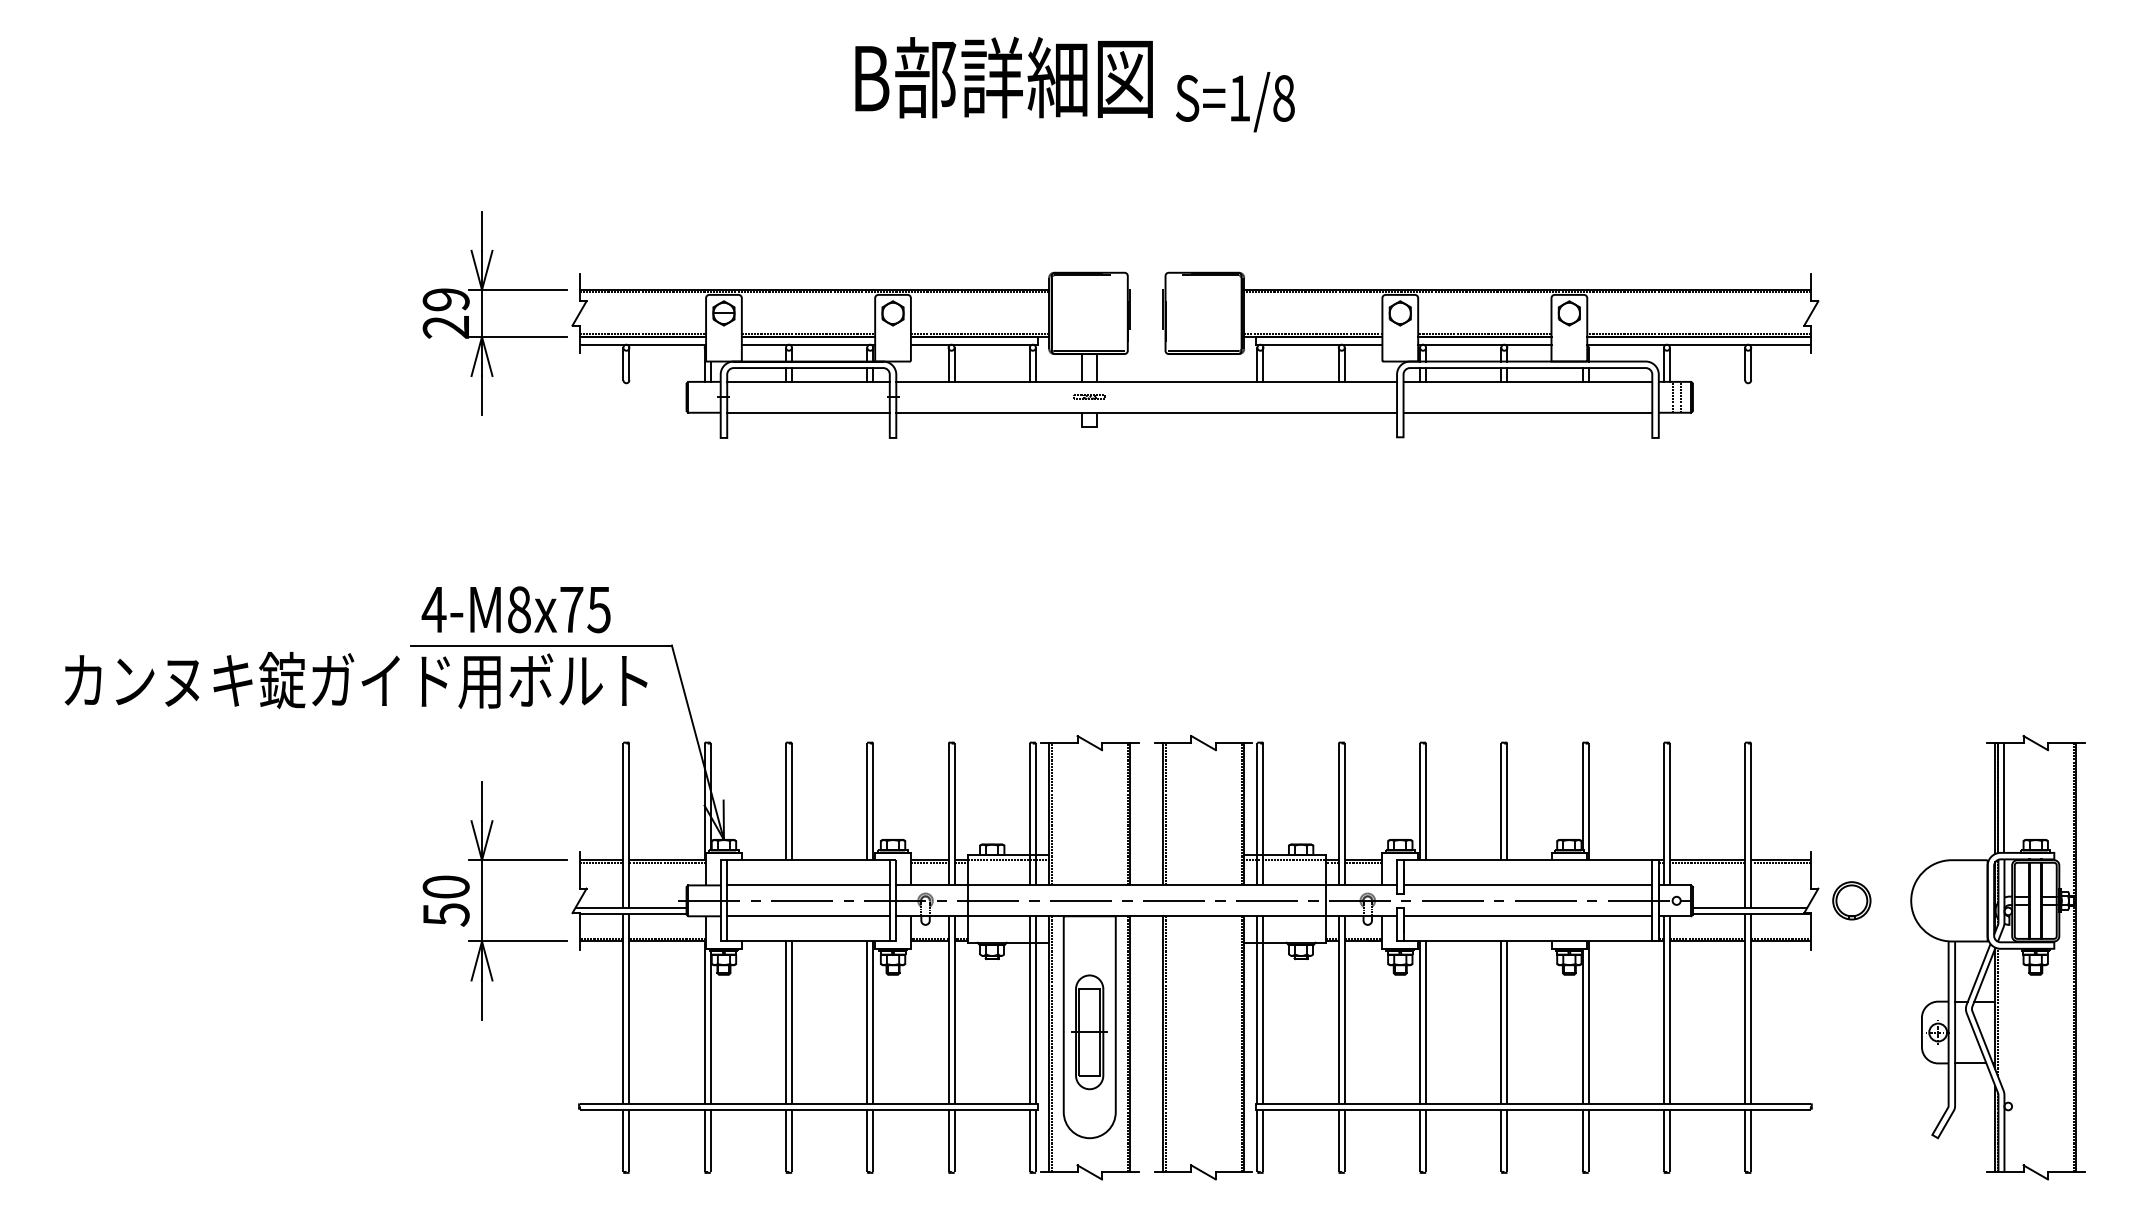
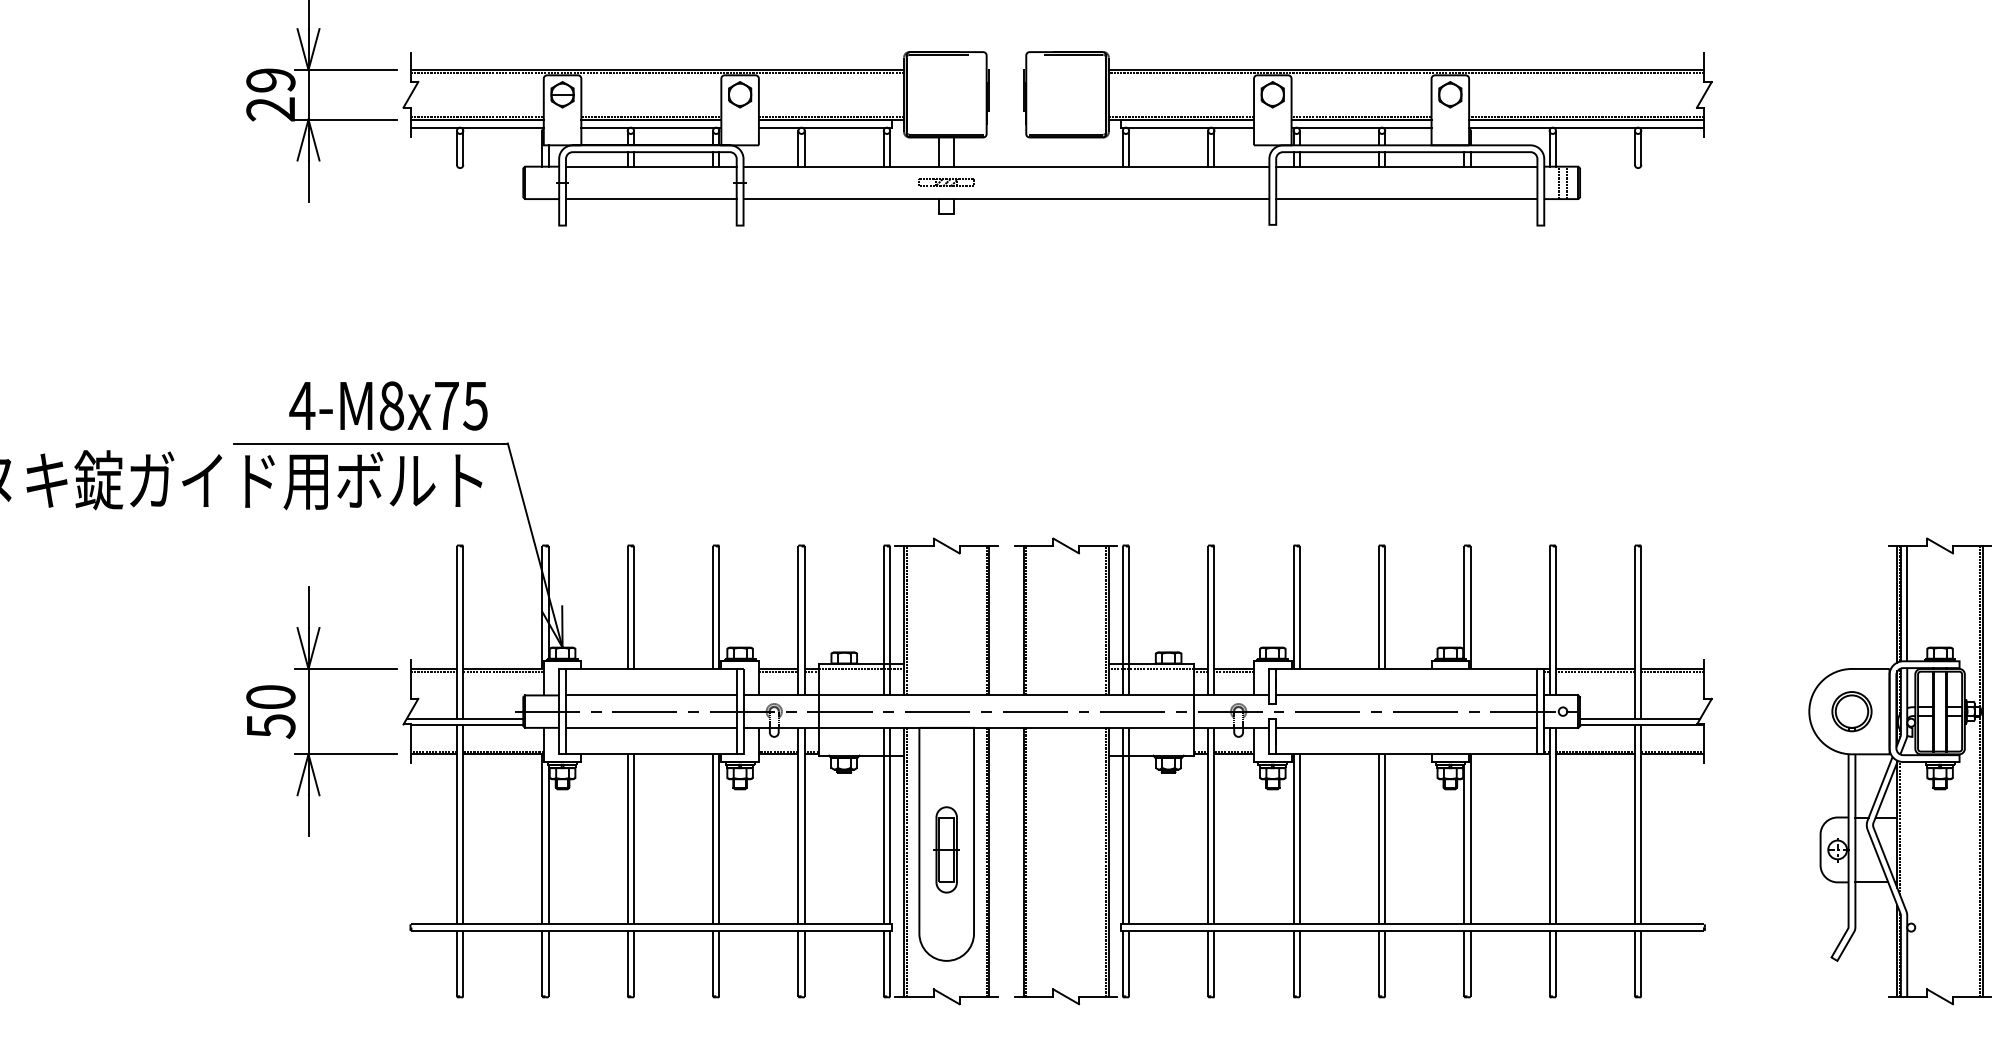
part: (1089, 397) -> (946, 183), size x1.67
text: (515, 609) -> (387, 405), moved
part: (1851, 900) -> (1851, 711), moved
part: (1089, 1032) -> (946, 849), size x0.71

